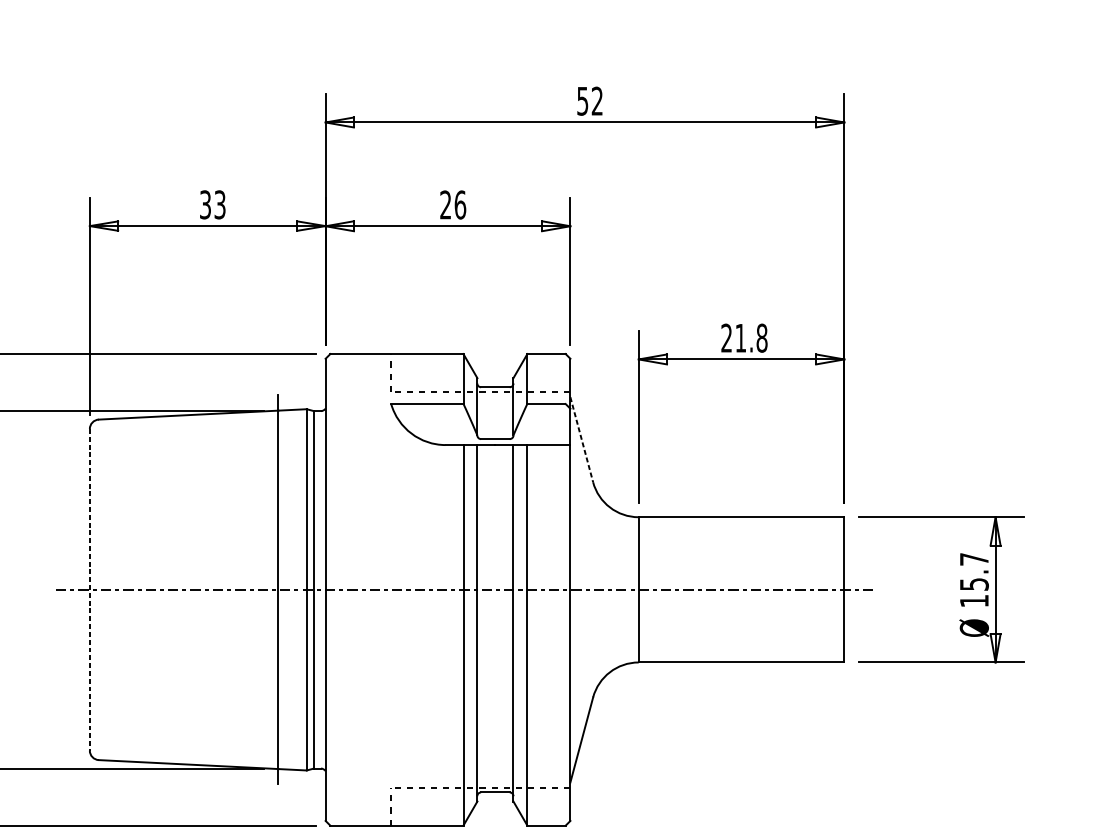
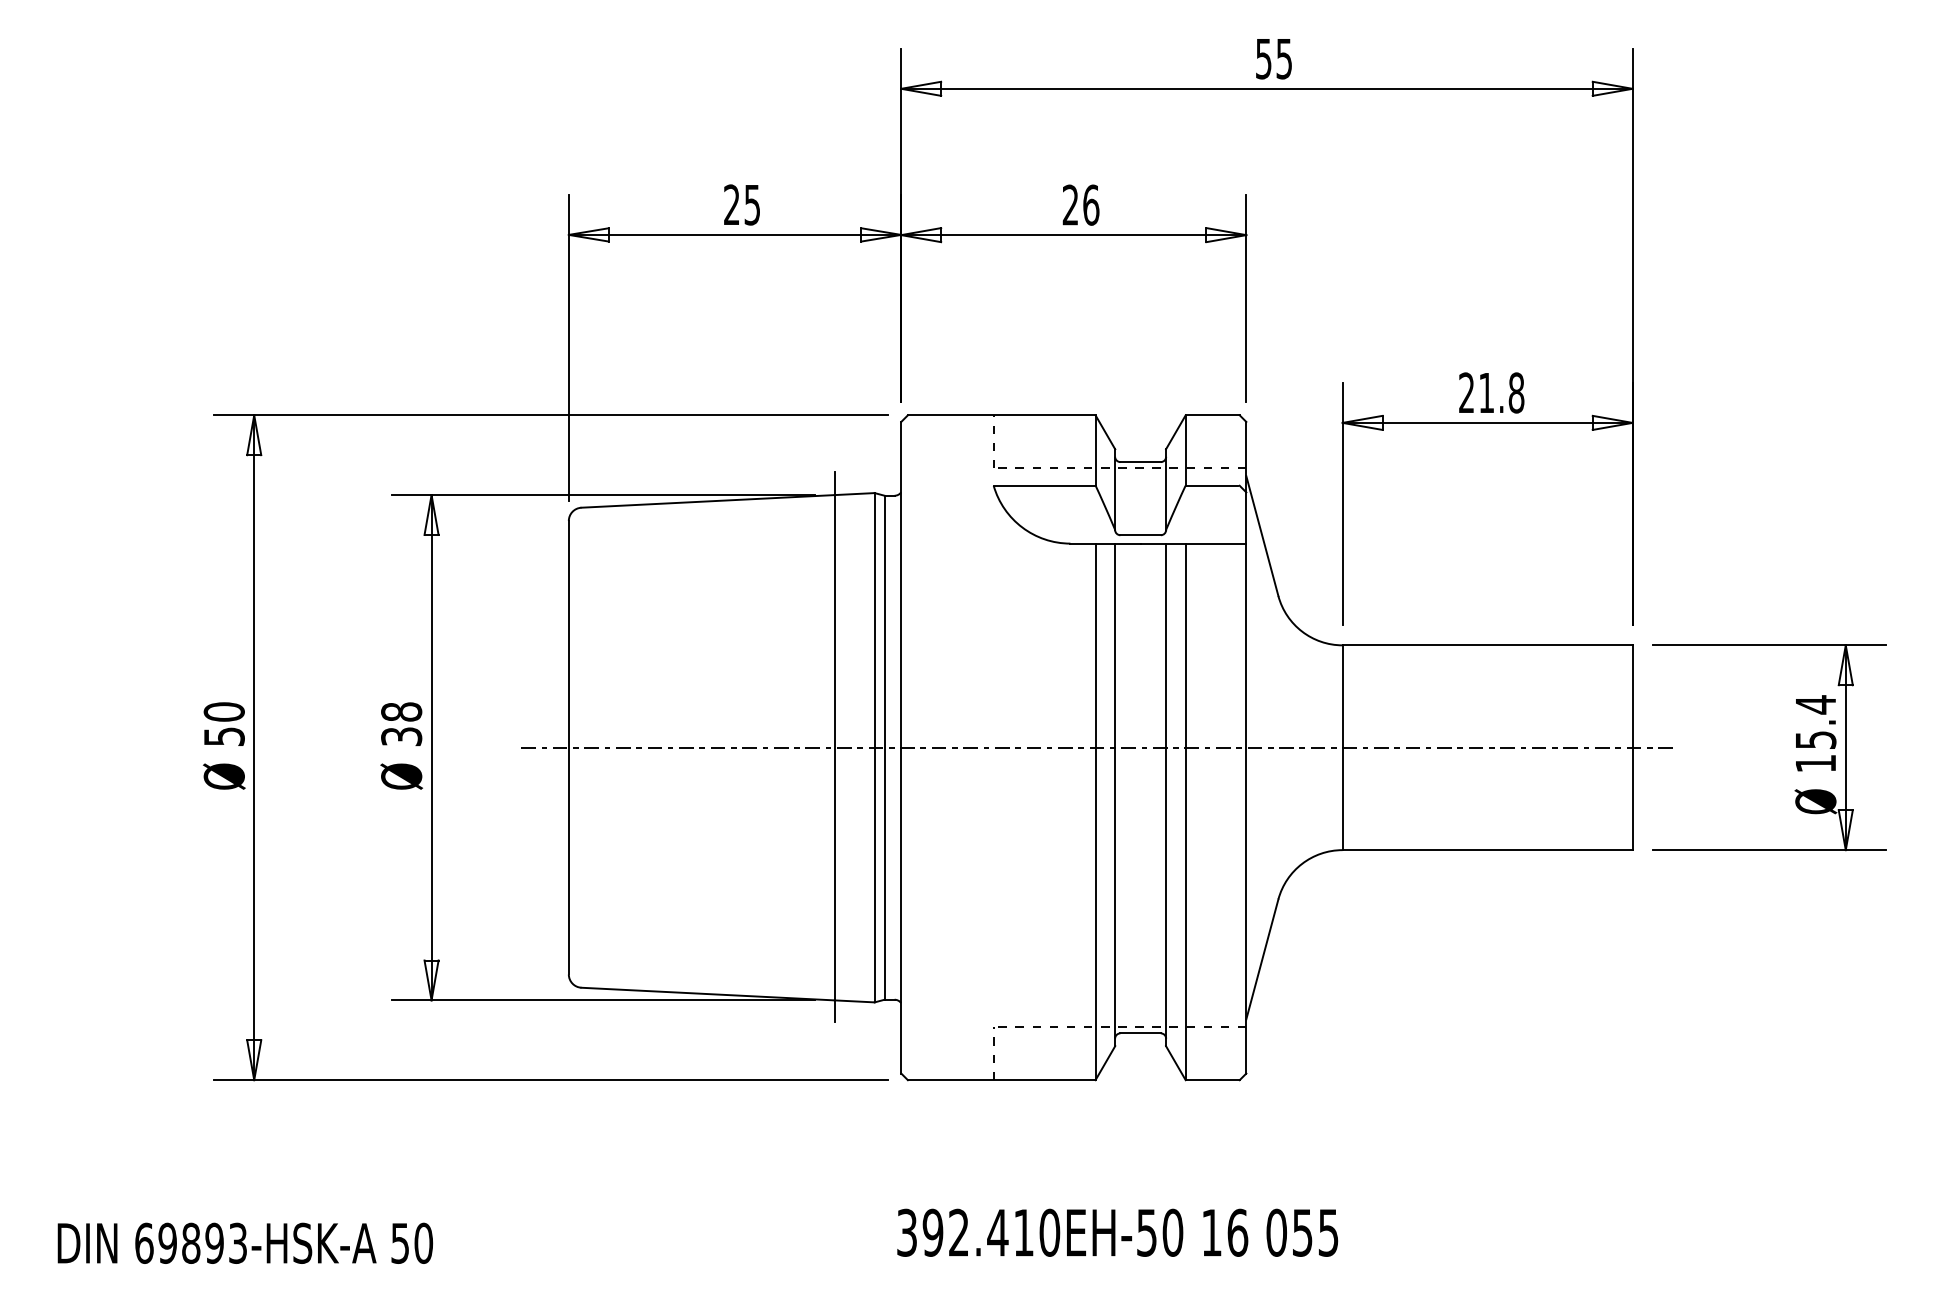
text: (596, 100) -> (1283, 58), 52 -> 55
text: (213, 204) -> (742, 204), 33 -> 25
line: (581, 440) -> (1262, 536), dashed -> solid
text: (974, 559) -> (1815, 704), 15.7 -> 15.4
line: (89, 589) -> (568, 747), dashed -> solid

